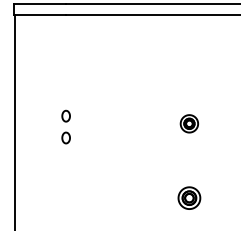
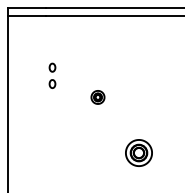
part: (188, 123) -> (97, 97), moved
part: (66, 126) -> (52, 75), moved
part: (188, 198) -> (138, 153), size x1.6

